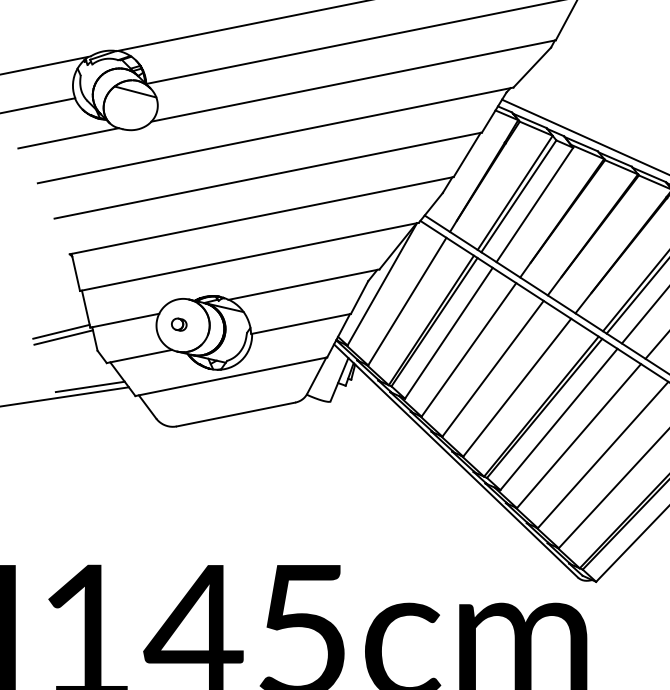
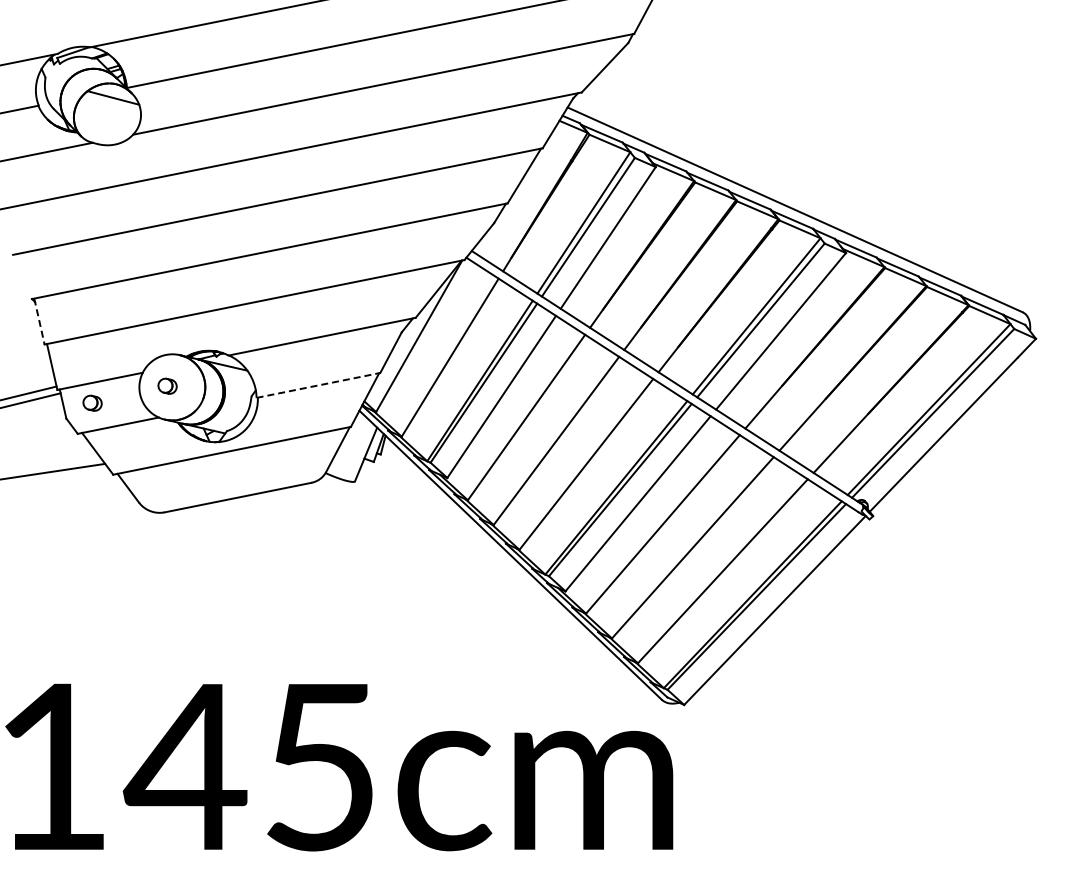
line: (75, 272) -> (39, 321), solid -> dashed
line: (301, 324) -> (318, 385), solid -> dashed
part: (118, 337) -> (92, 402), added
line: (90, 386) -> (57, 463), removed

